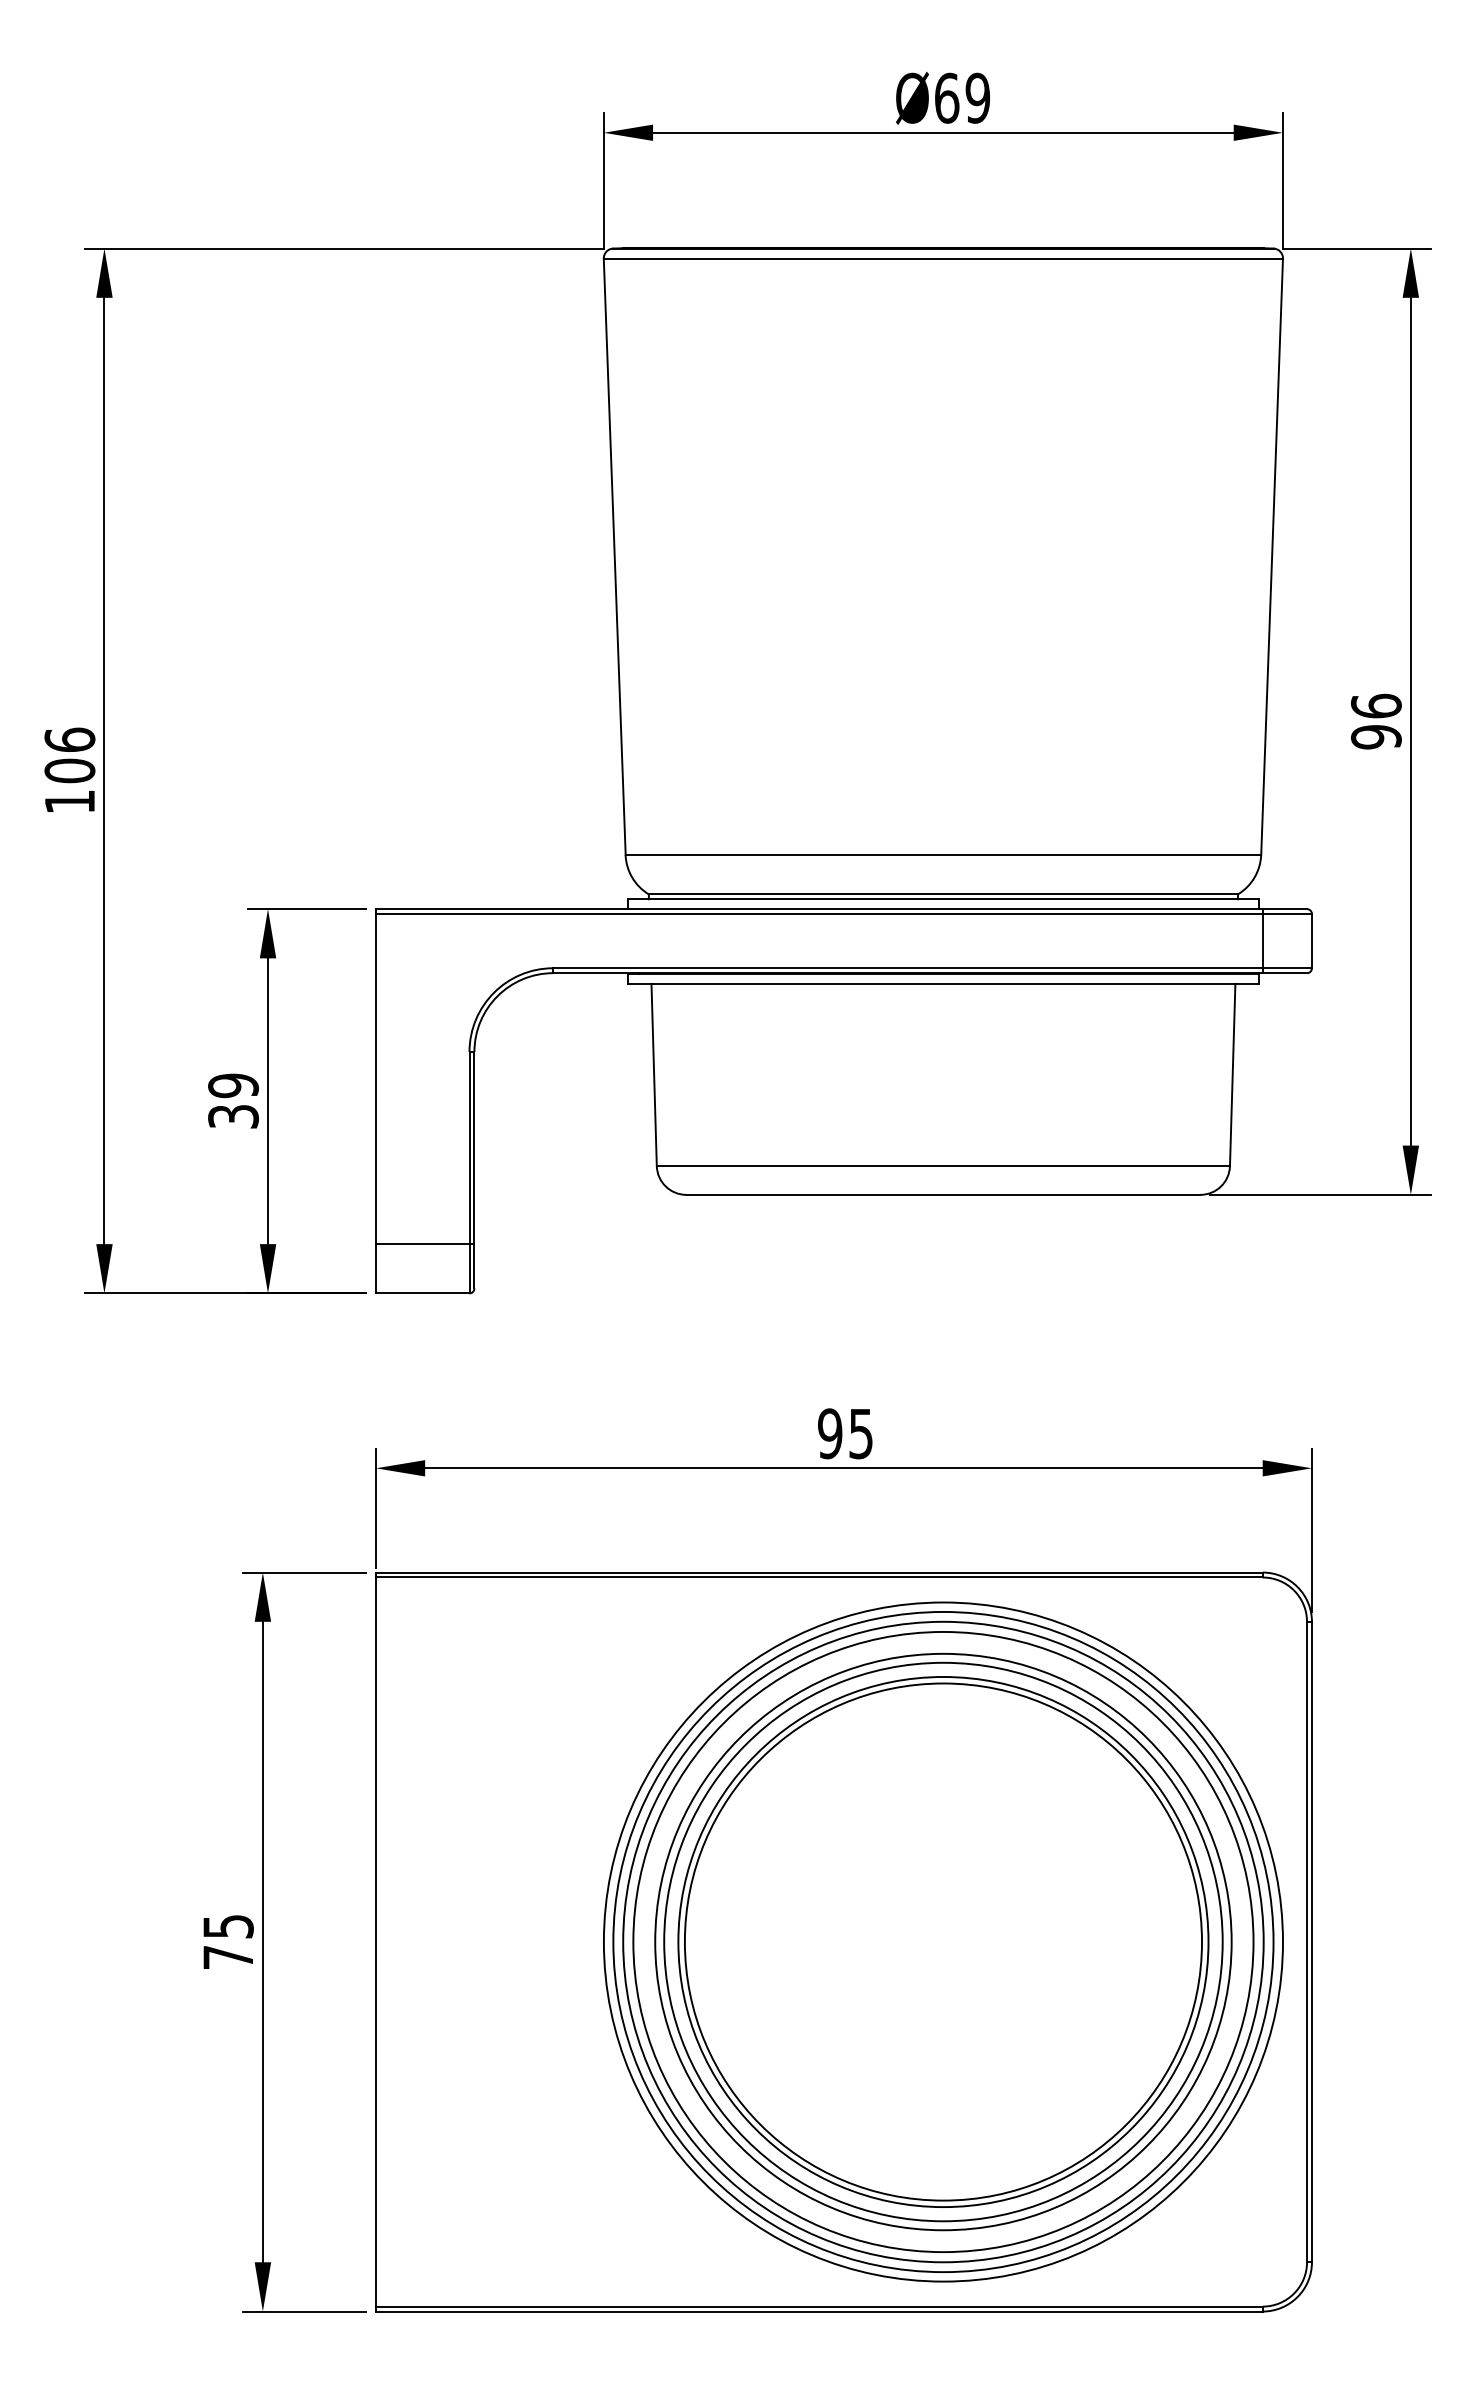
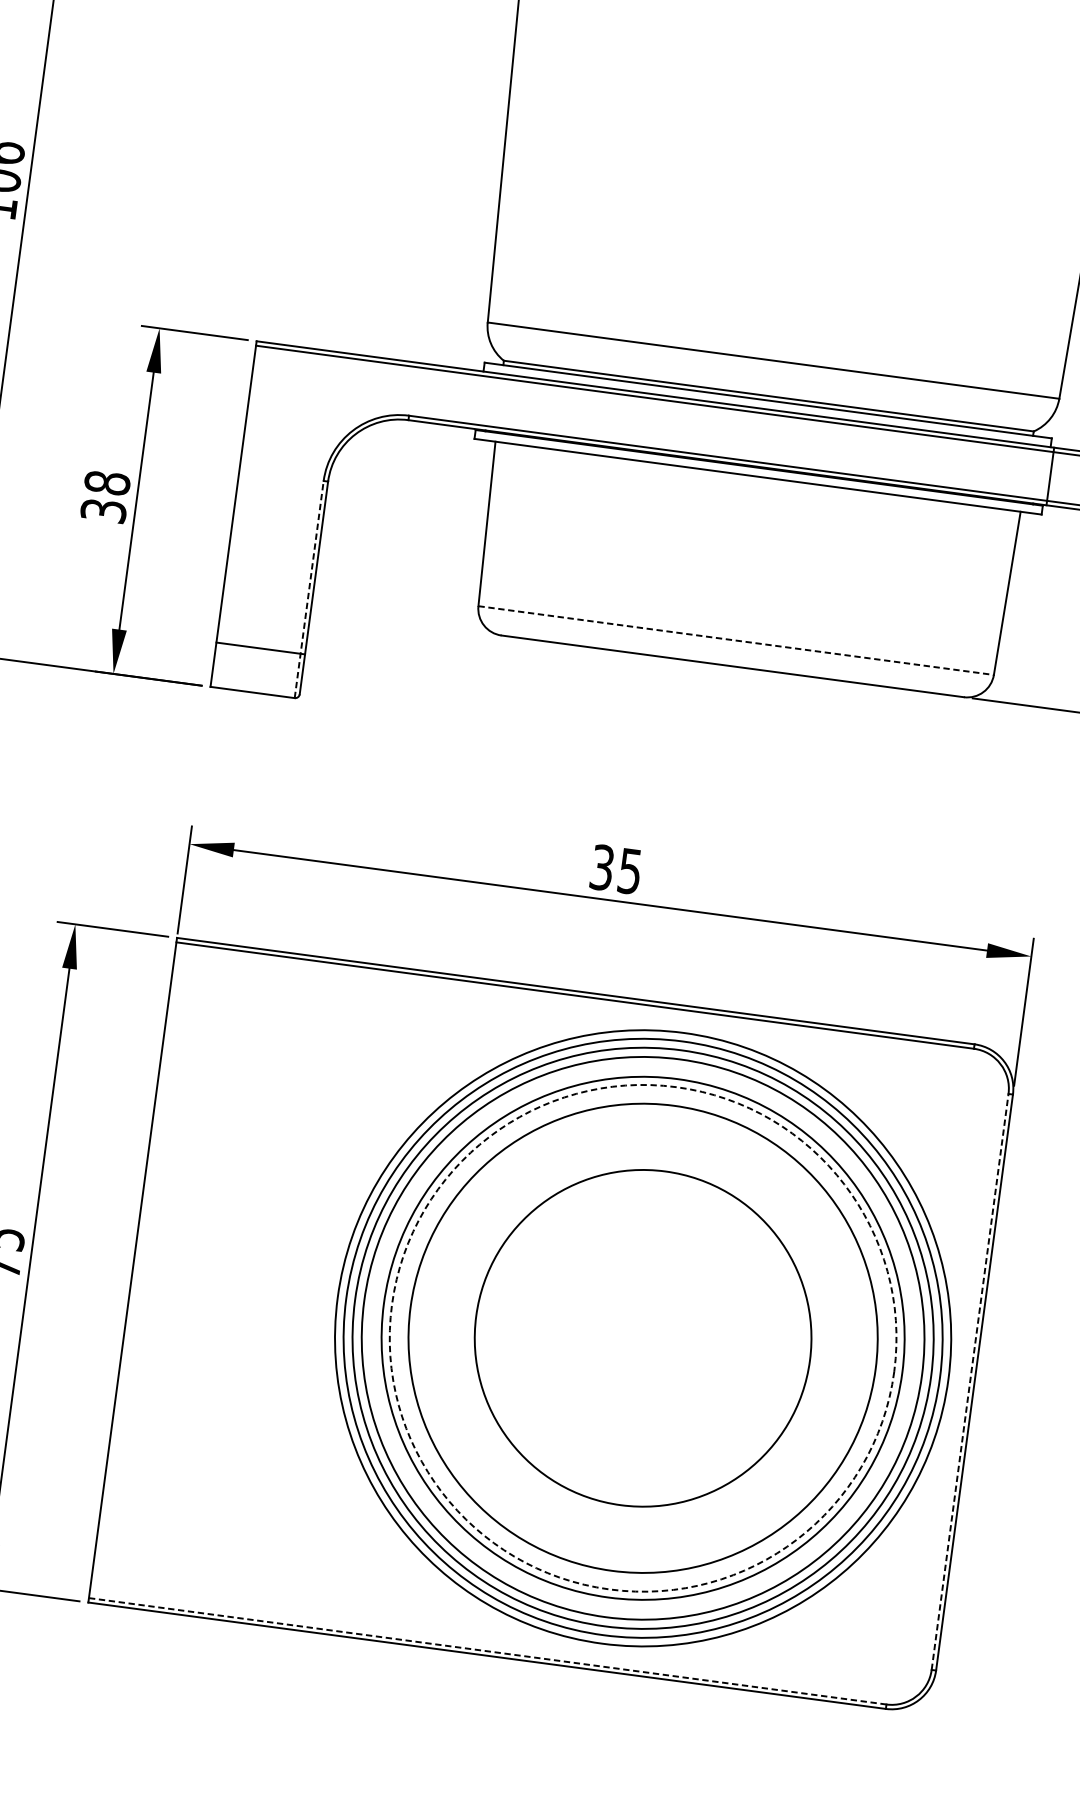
text: (233, 1085) -> (107, 482), 39 -> 38
line: (943, 1166) -> (736, 640), solid -> dashed
line: (469, 1172) -> (309, 589), solid -> dashed
text: (830, 1433) -> (602, 867), 95 -> 35
circle: (943, 1941) -> (643, 1337), solid -> dashed
line: (1307, 1941) -> (970, 1381), solid -> dashed
circle: (943, 1942) -> (643, 1338), size x0.7
line: (819, 2306) -> (487, 1651), solid -> dashed

